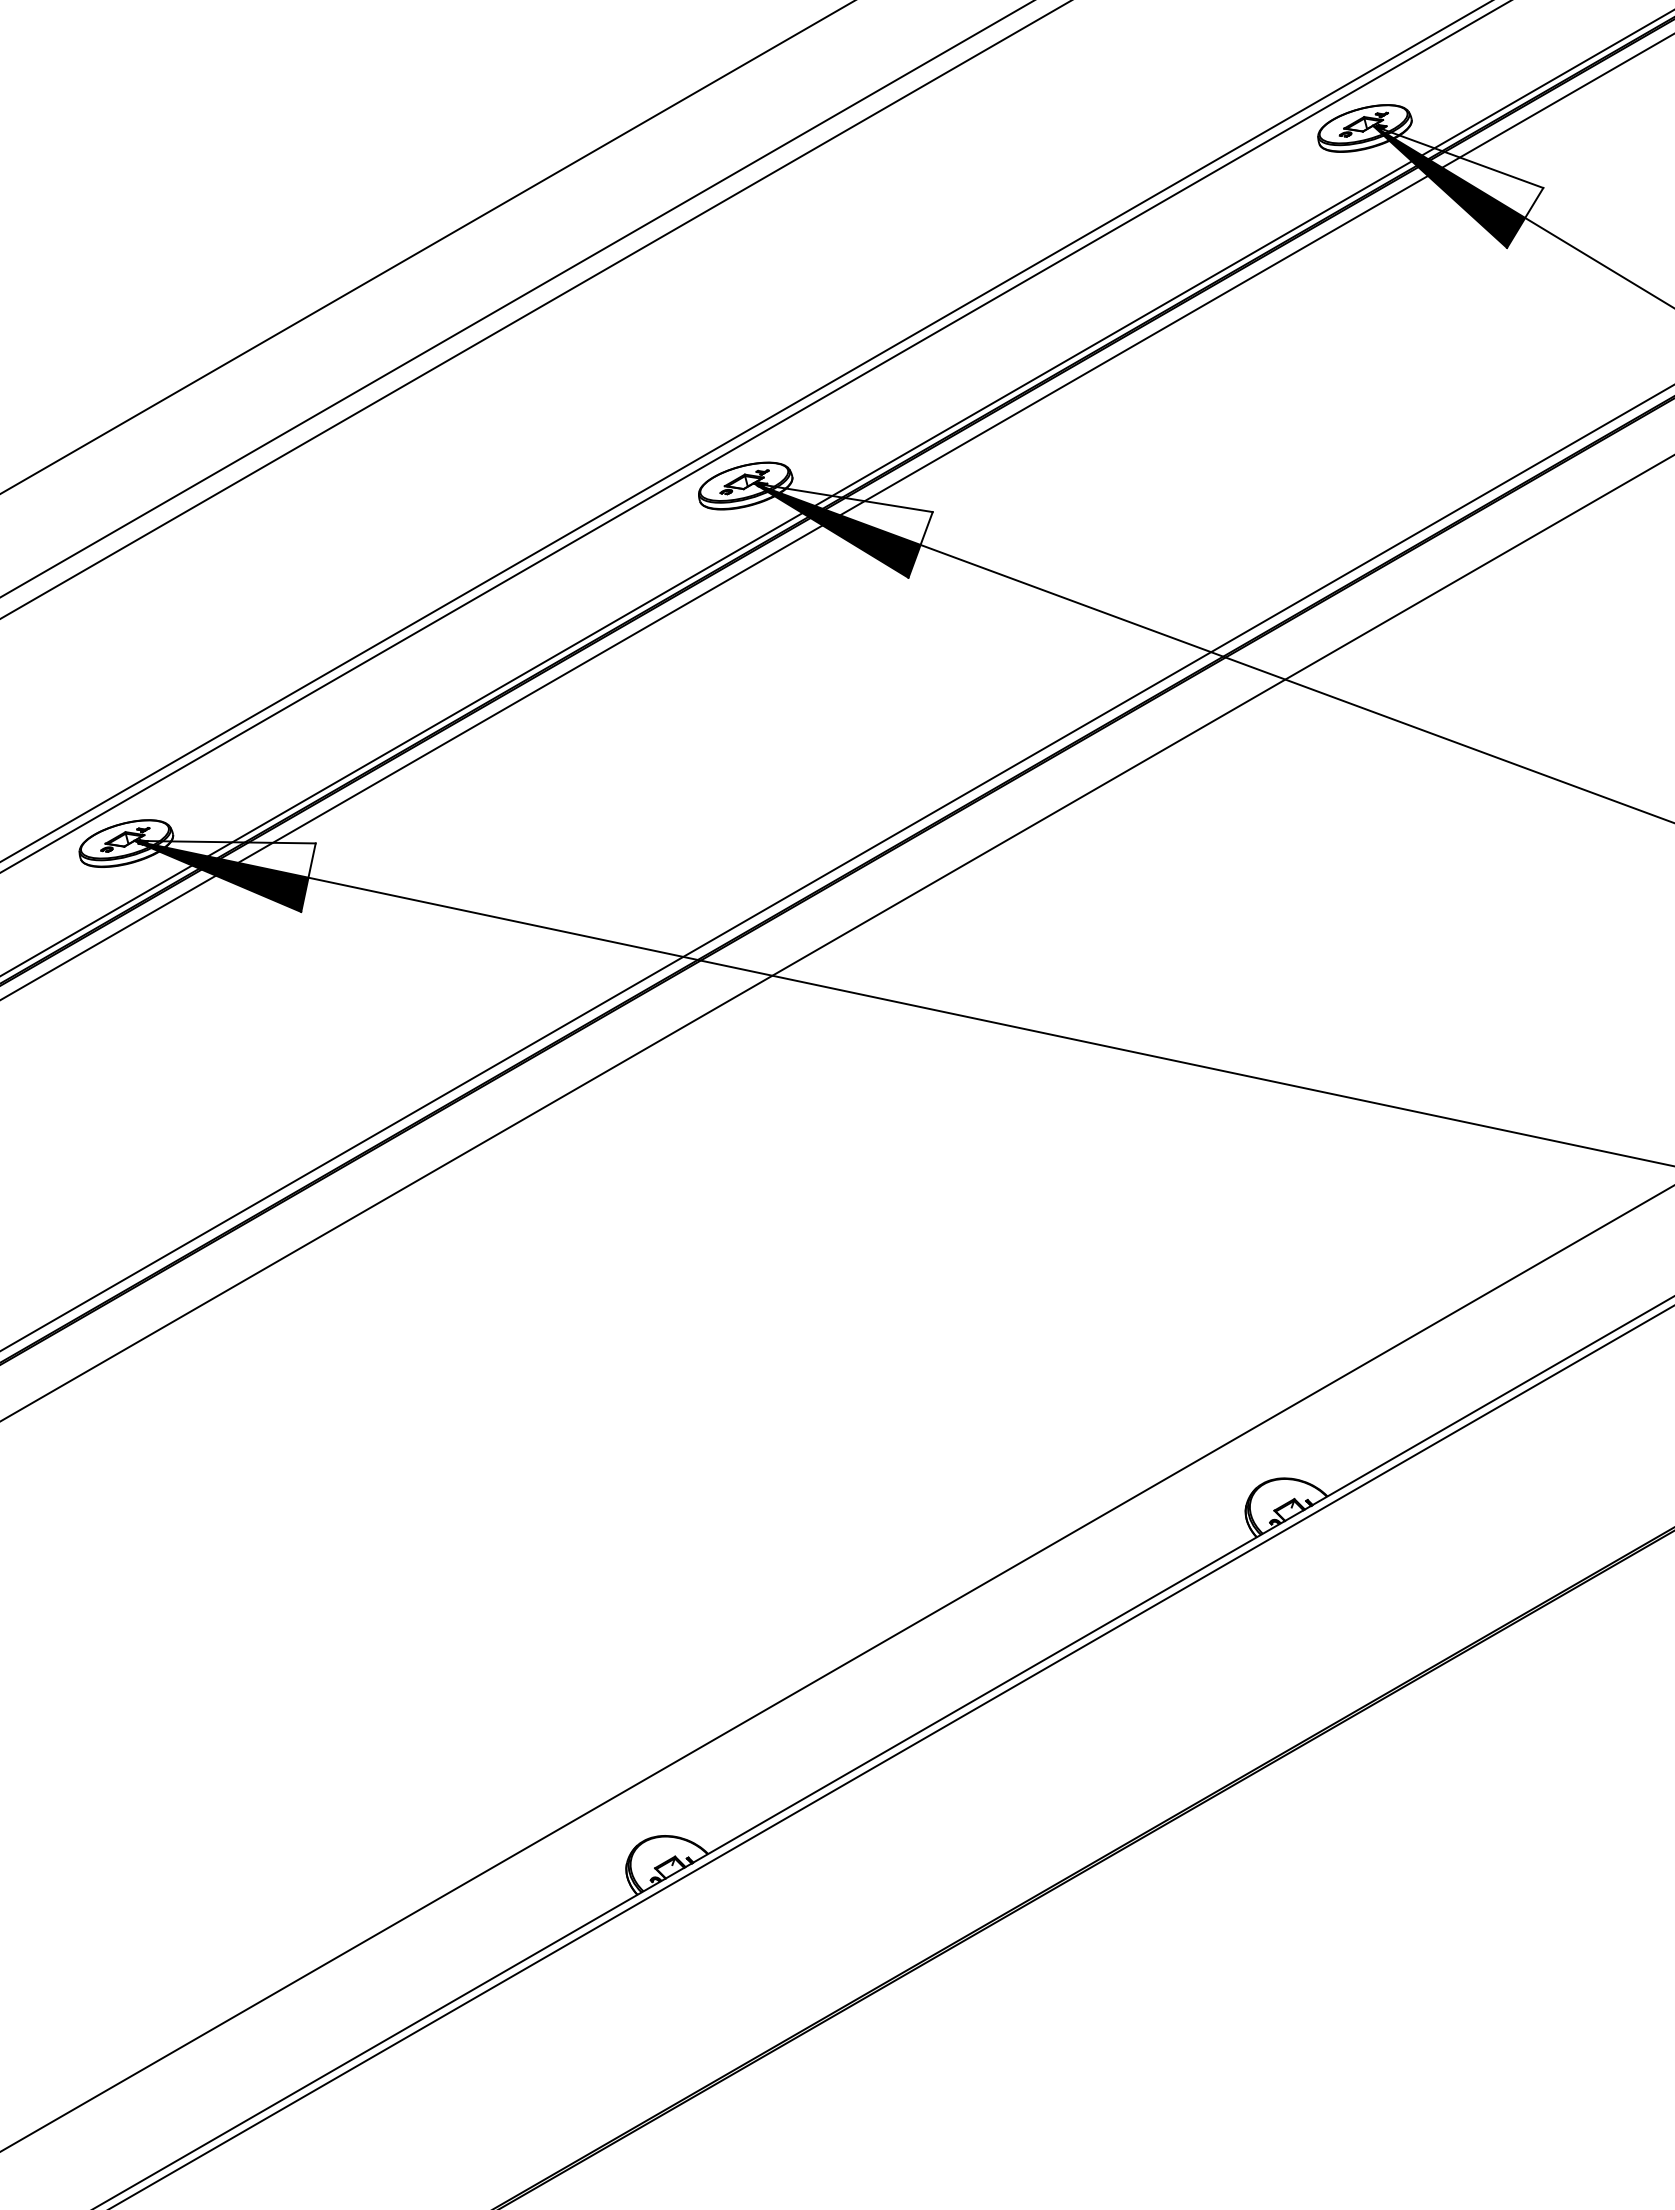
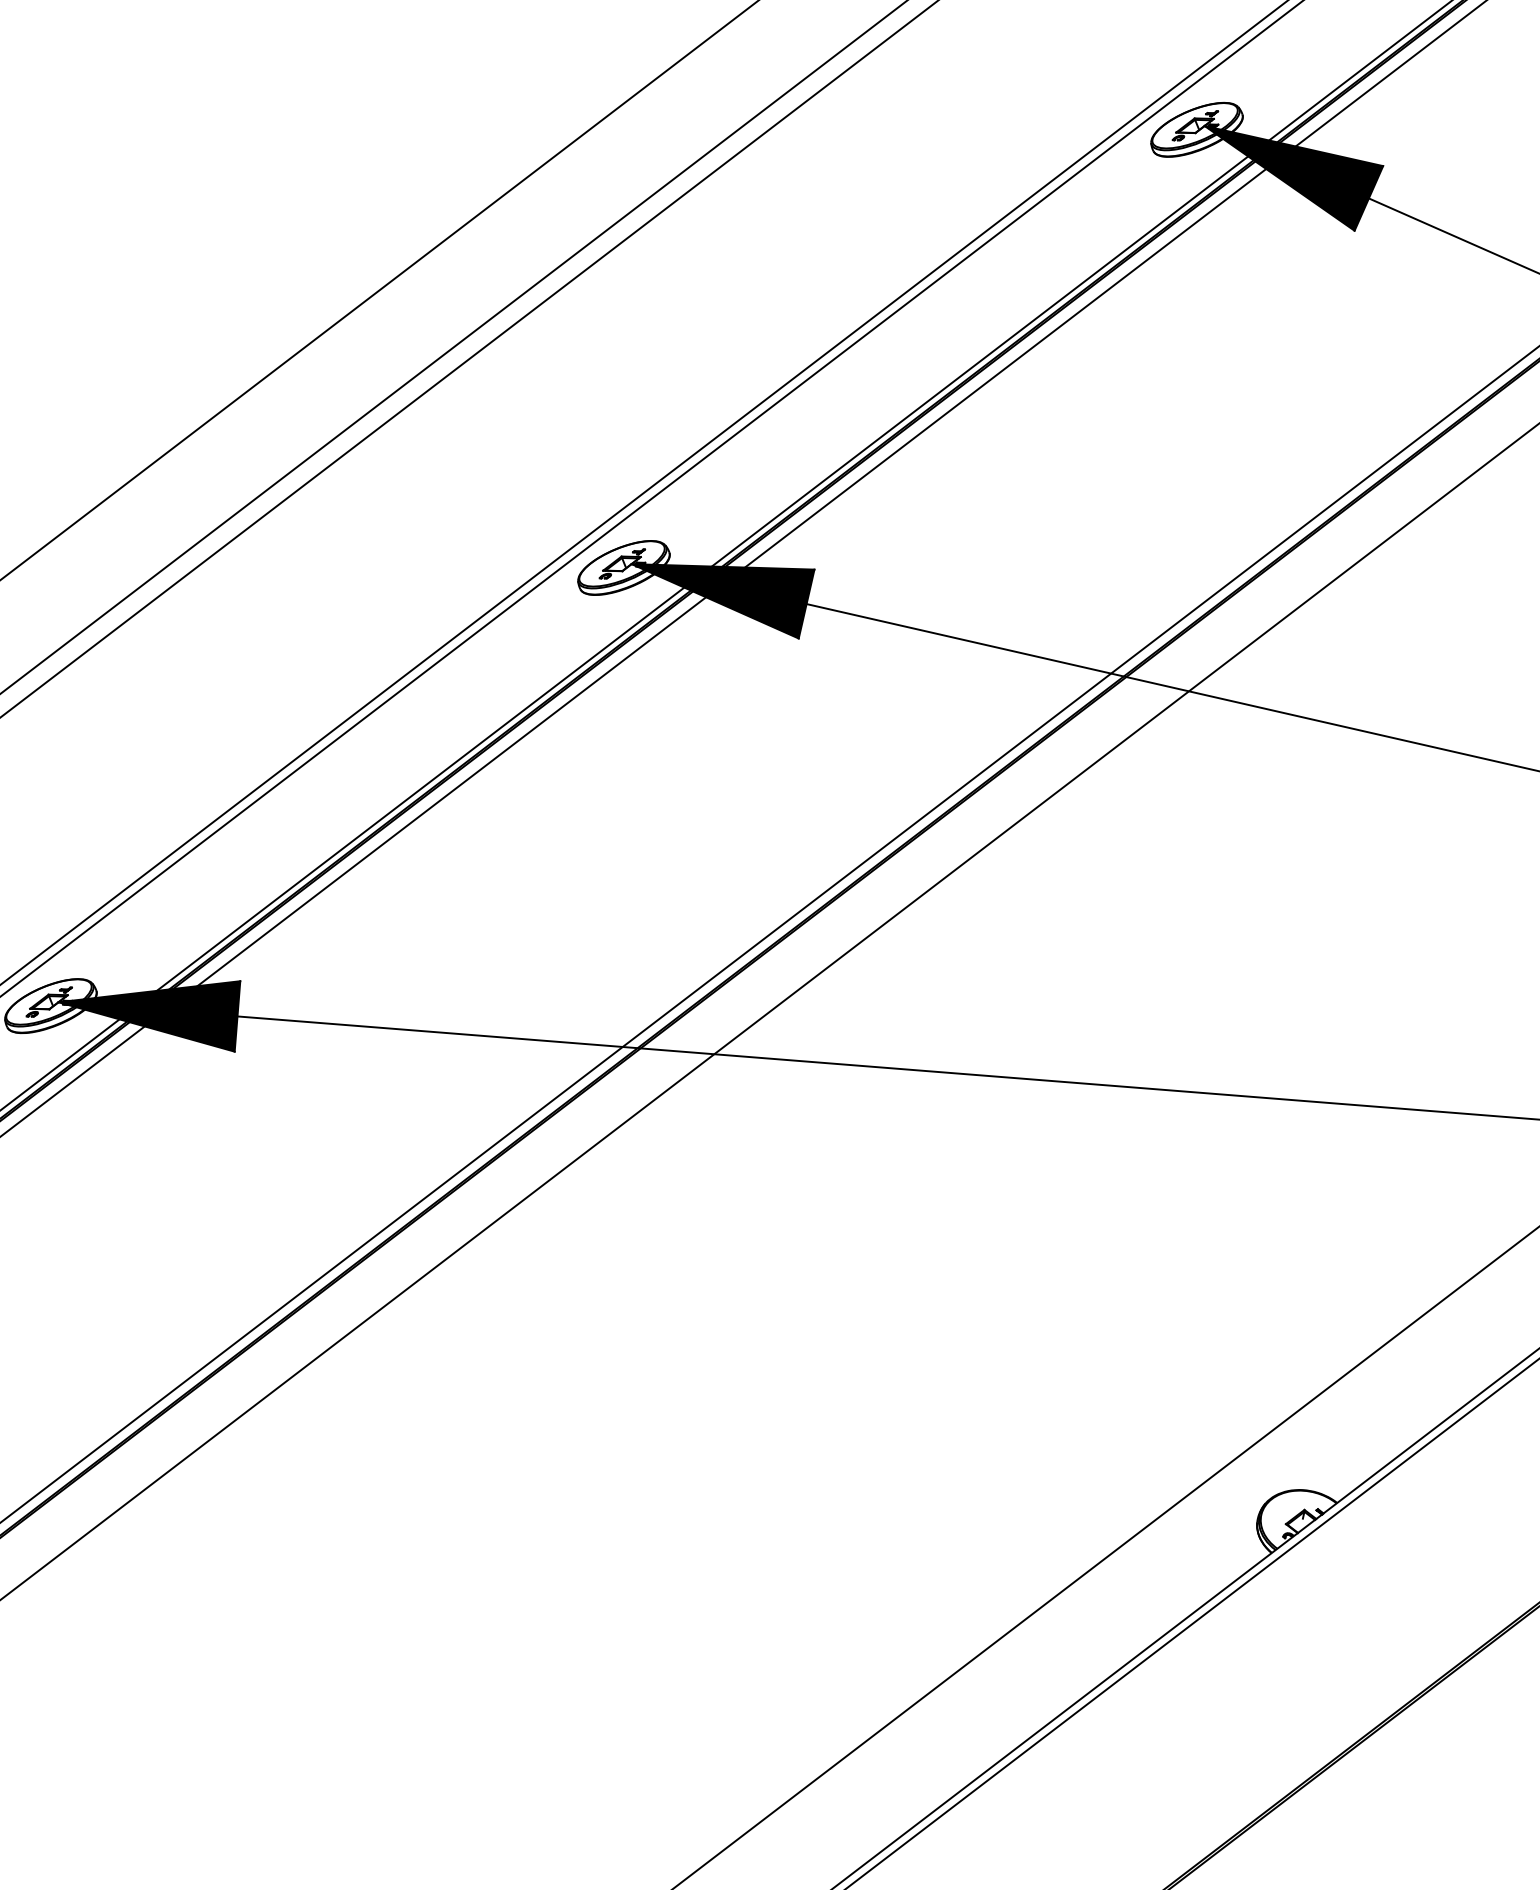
fill: (1458, 171) -> (1296, 160), added
fill: (842, 513) -> (724, 582), added
fill: (224, 858) -> (151, 1008), added

